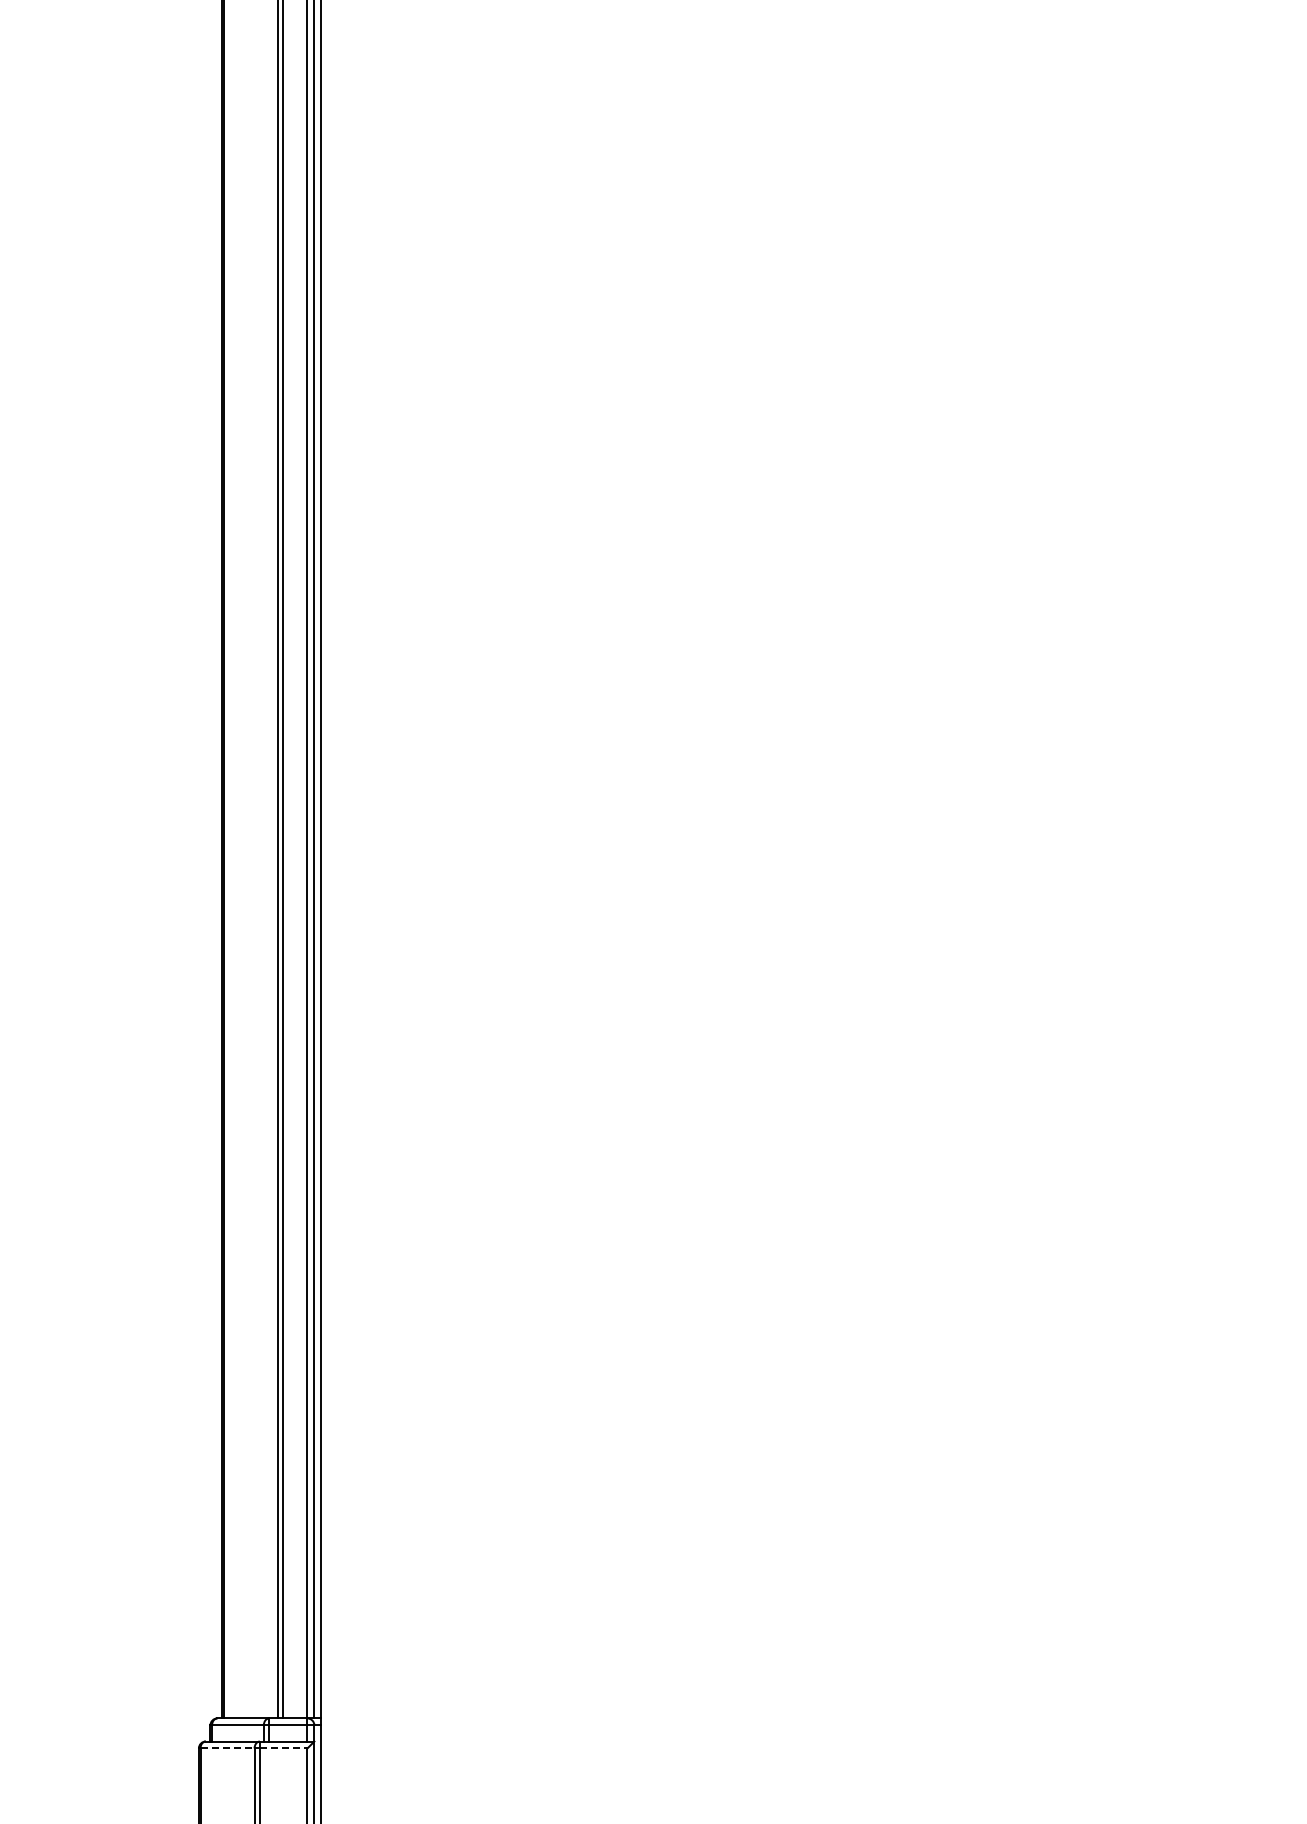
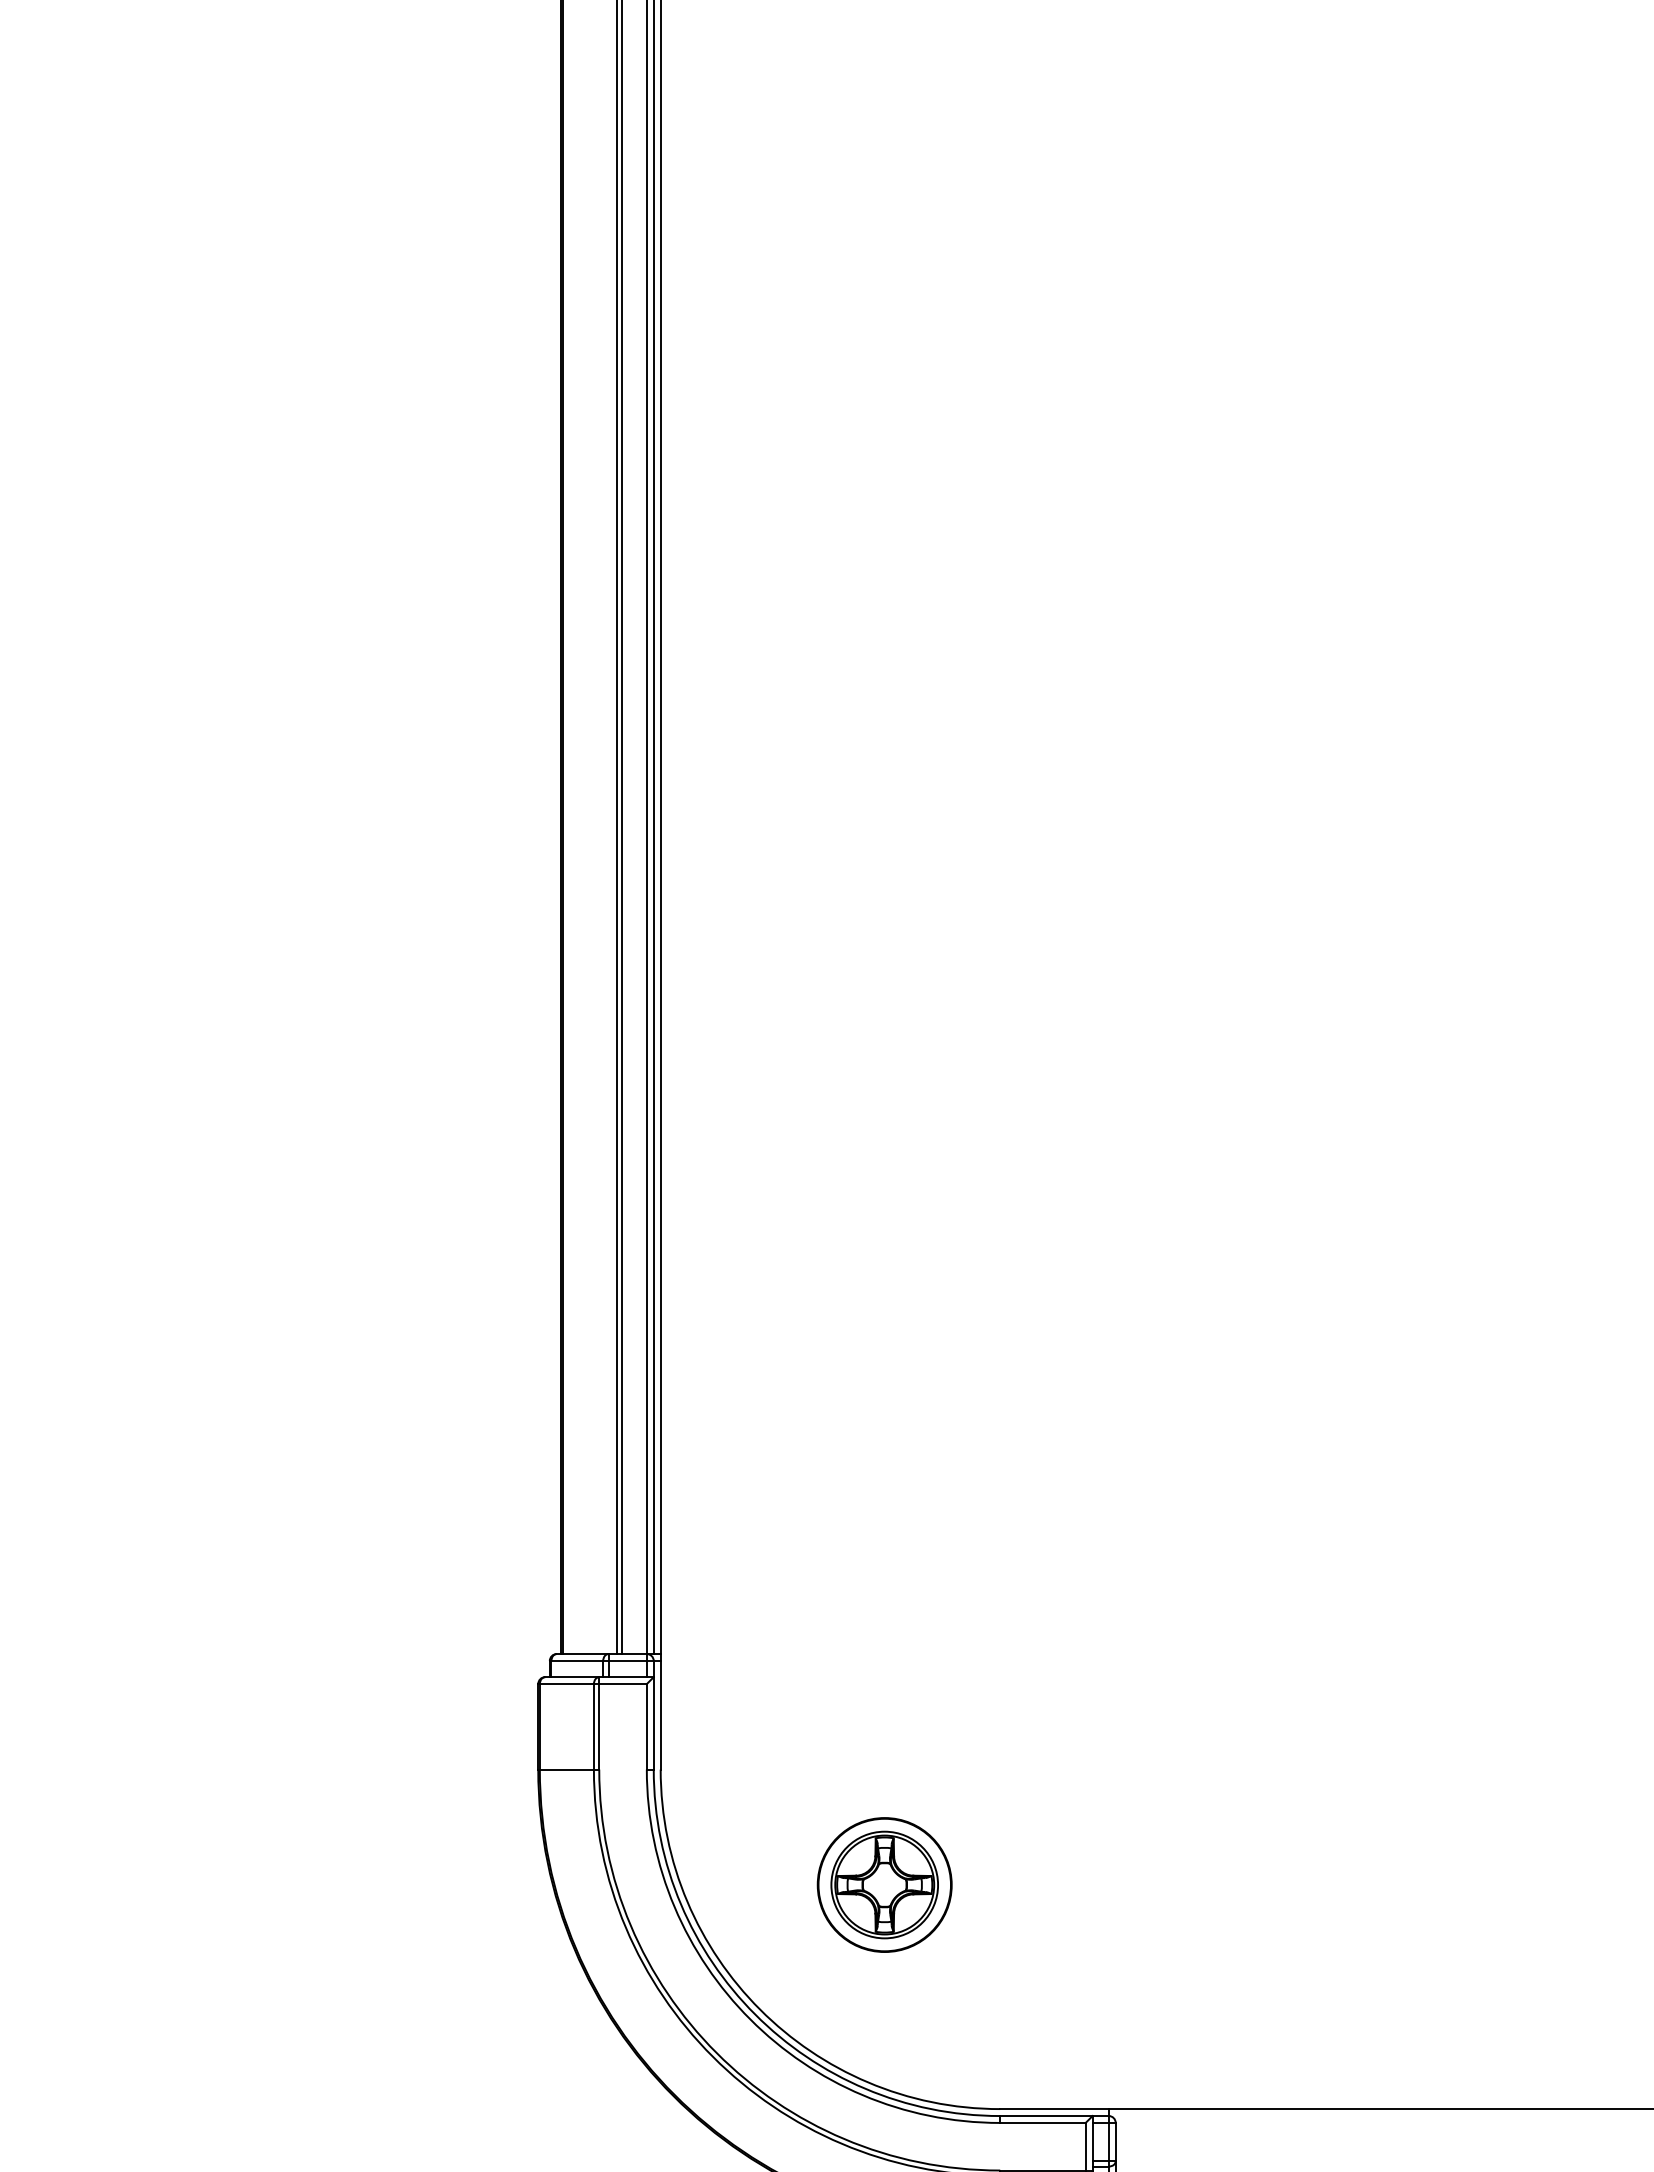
line: (228, 1748) -> (567, 1684), dashed -> solid
line: (284, 1748) -> (623, 1684), dashed -> solid

